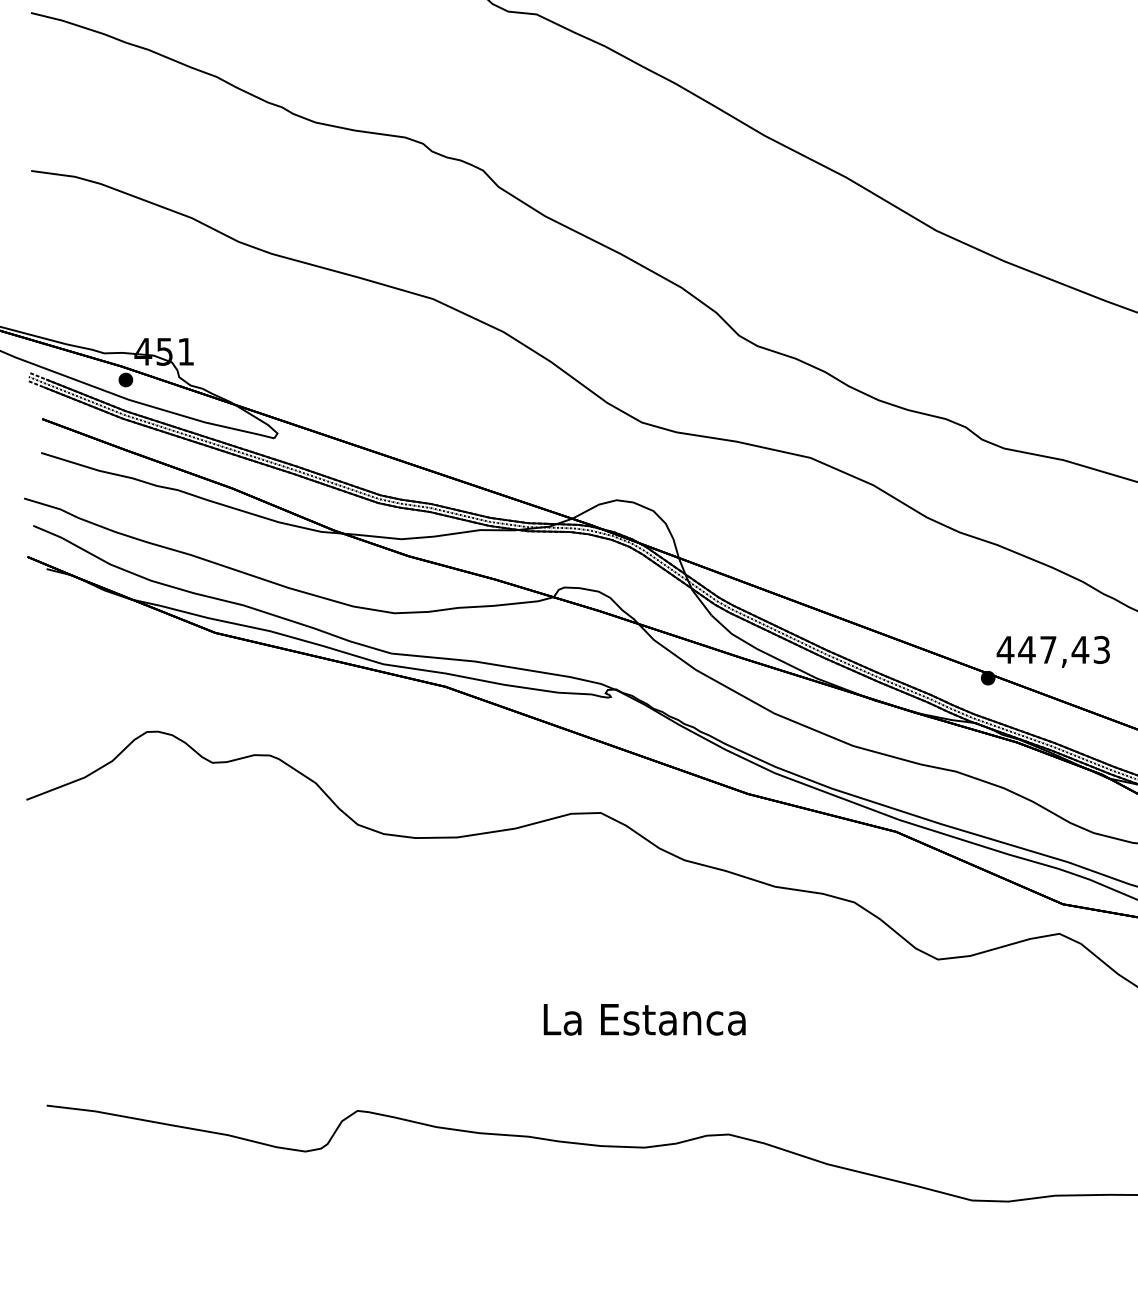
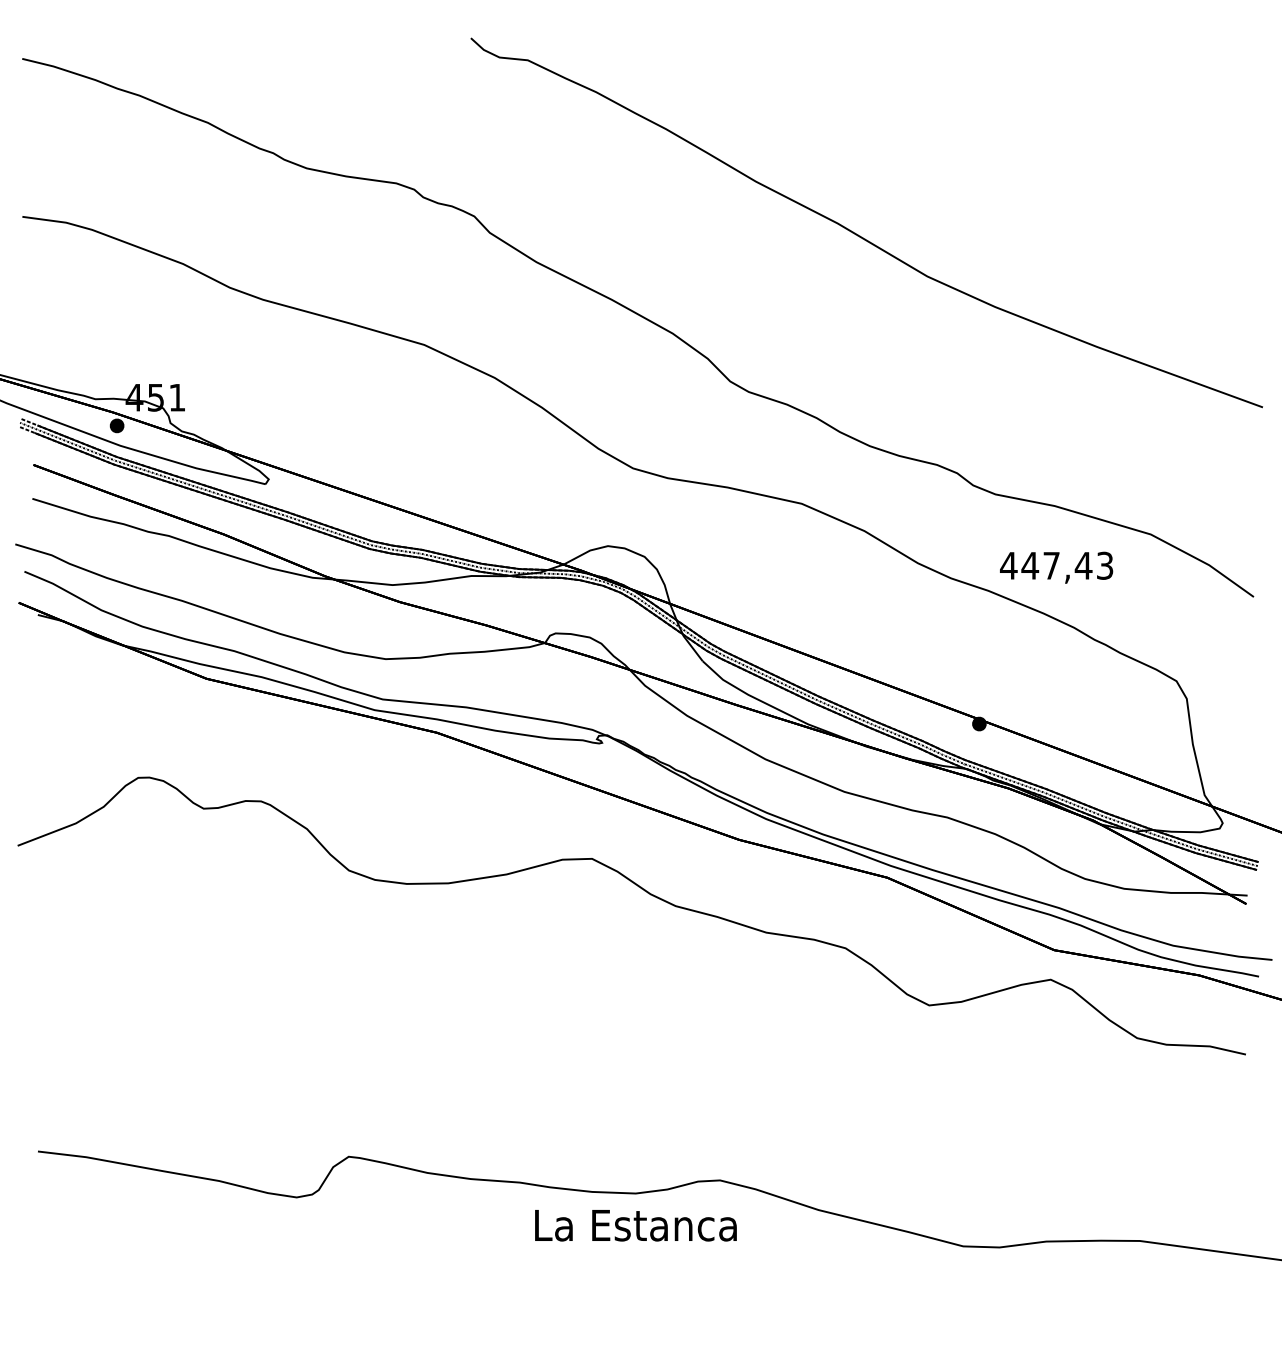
text: (1053, 651) -> (1056, 567), moved
text: (644, 1019) -> (635, 1225), moved

